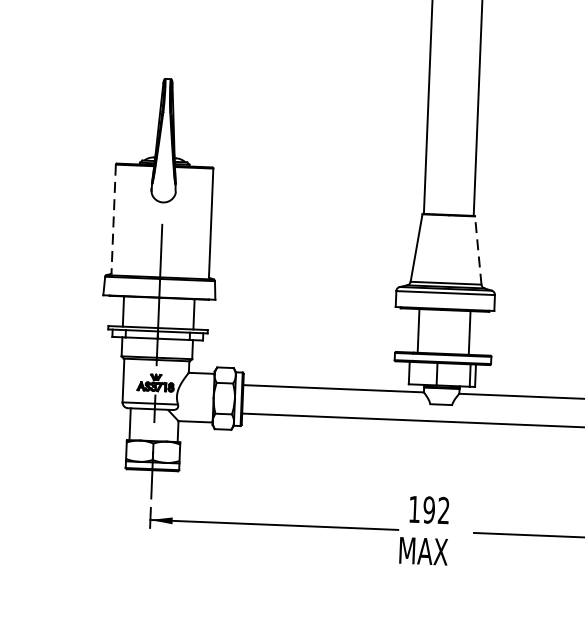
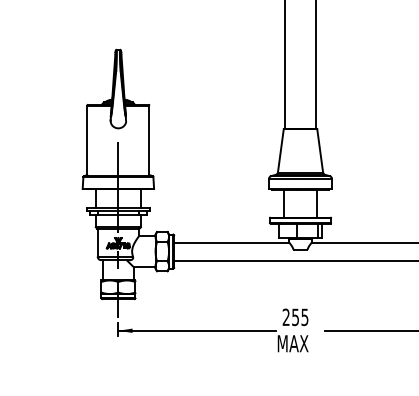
line: (113, 219) -> (87, 140), dashed -> solid
line: (478, 249) -> (320, 150), dashed -> solid
text: (429, 510) -> (295, 317), 192 -> 255

